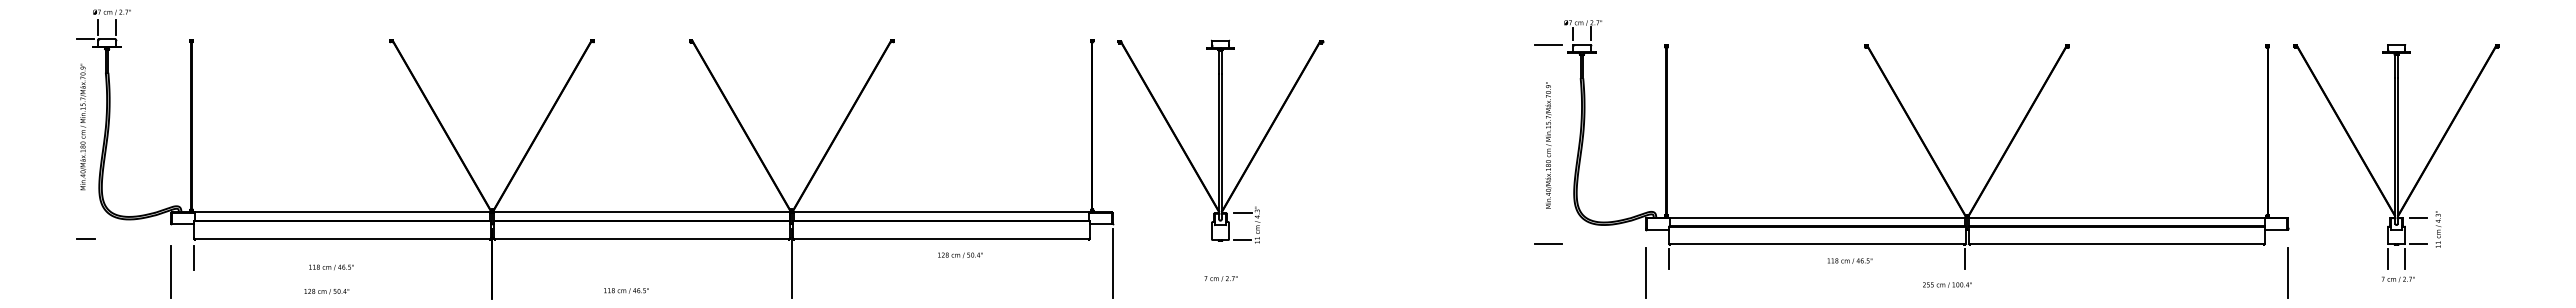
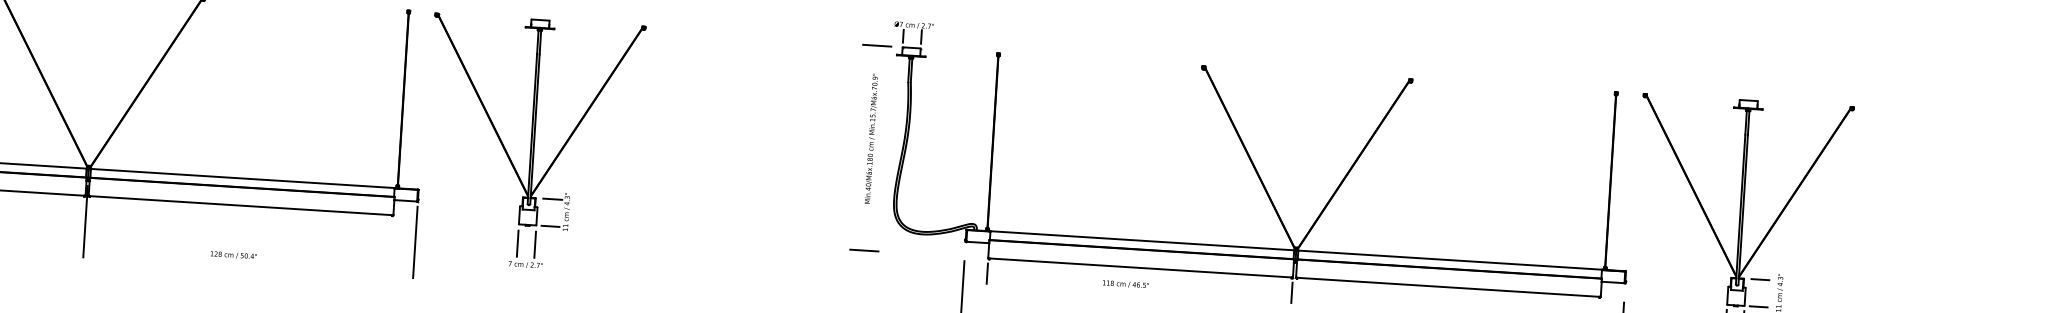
text: (1548, 145) -> (871, 138), moved
text: (960, 254) -> (233, 254), moved
line: (1212, 258) -> (518, 243), added
line: (1229, 258) -> (535, 244), added
text: (1849, 260) -> (1125, 283), moved

